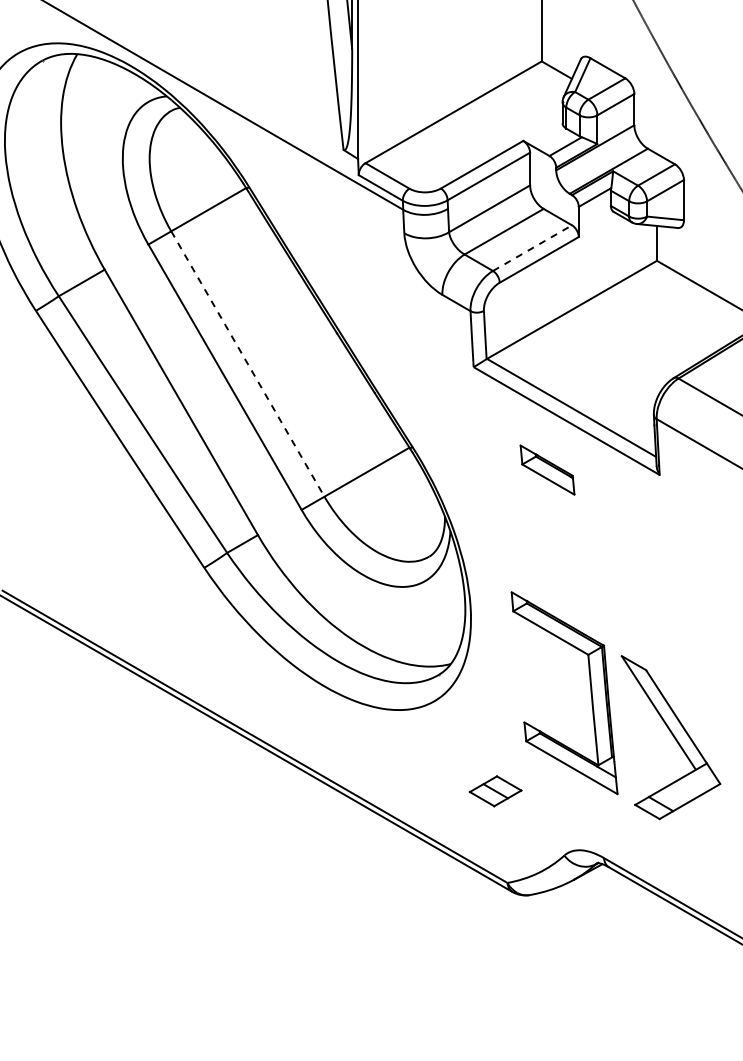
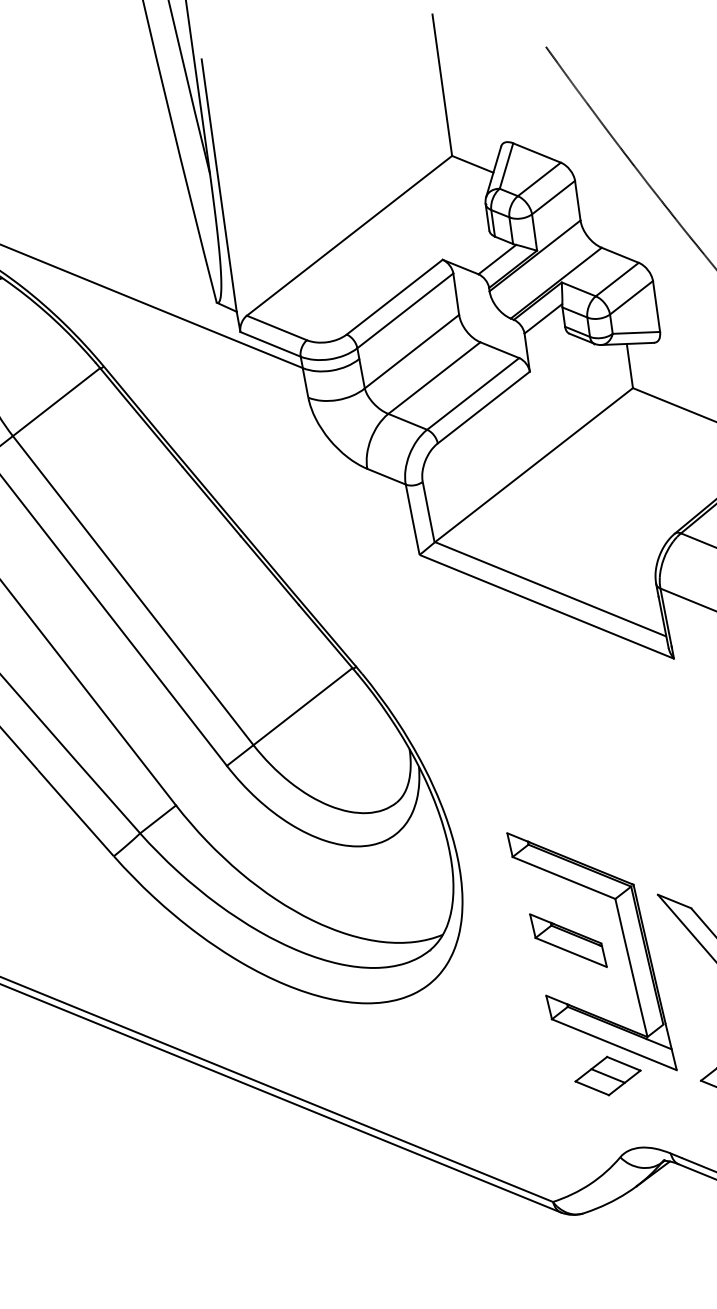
line: (532, 248) -> (473, 394), dashed -> solid
line: (248, 364) -> (134, 591), dashed -> solid
part: (547, 469) -> (568, 939), moved
part: (495, 791) -> (607, 1076), moved

